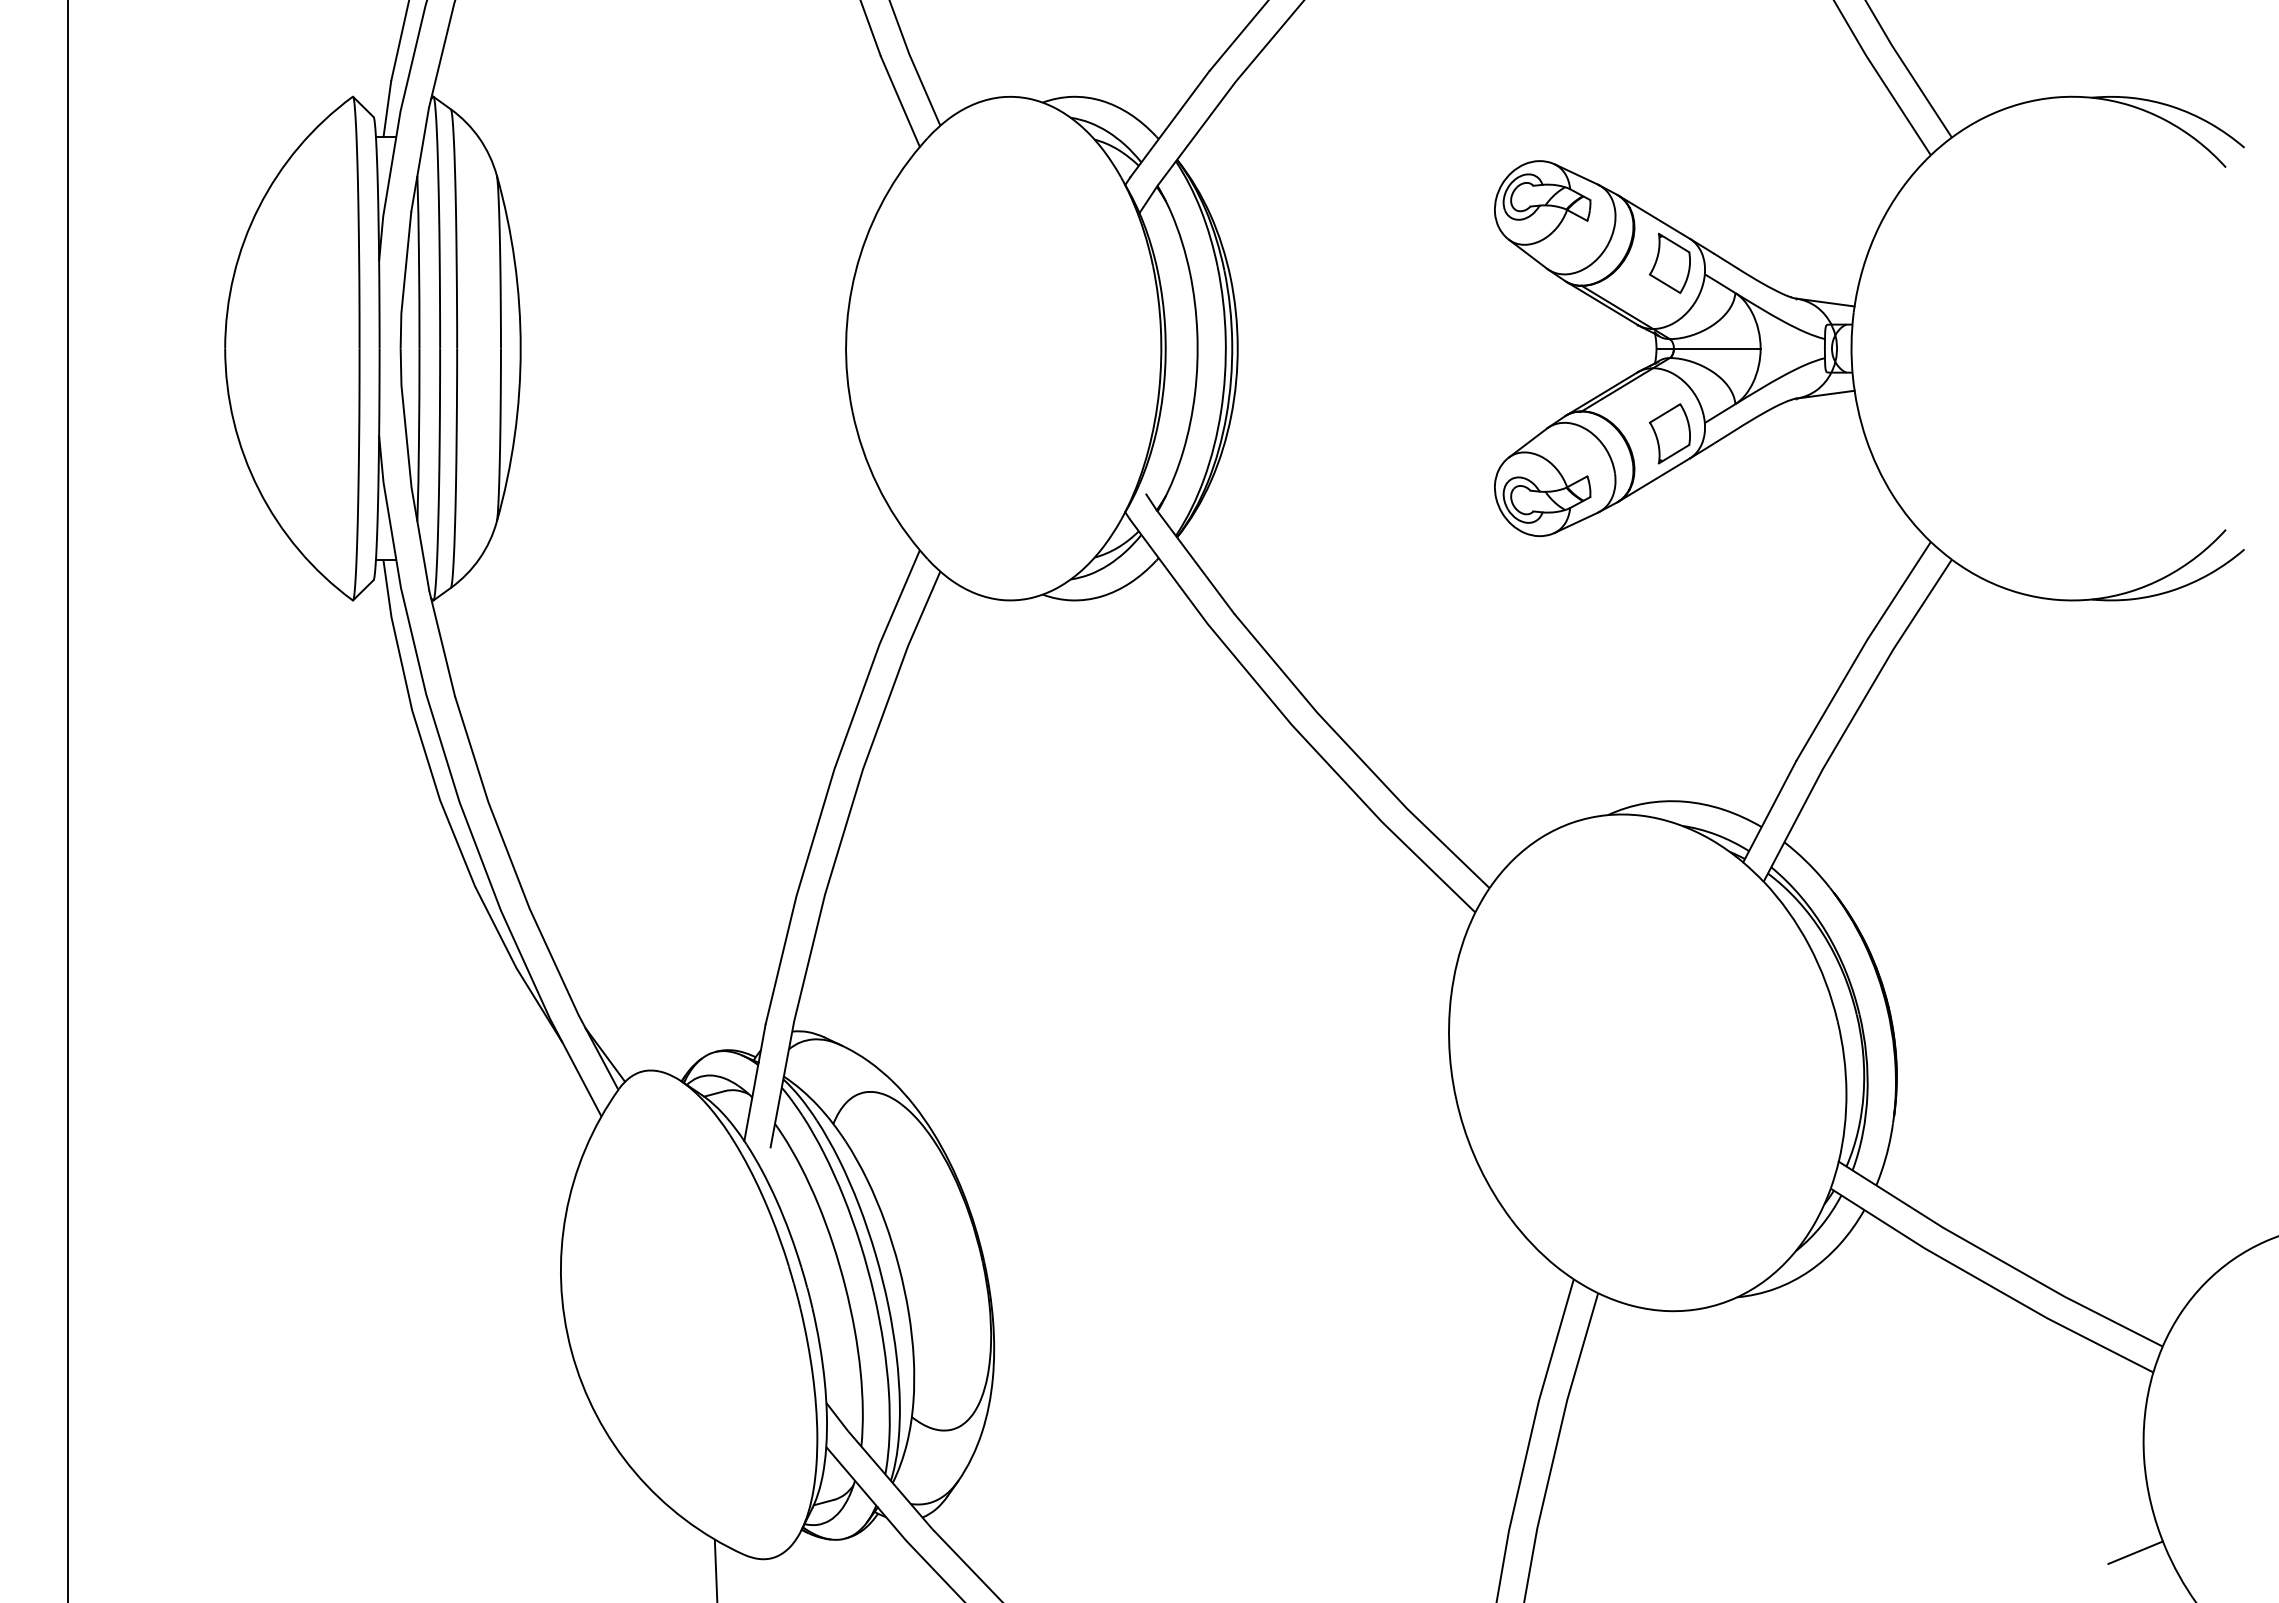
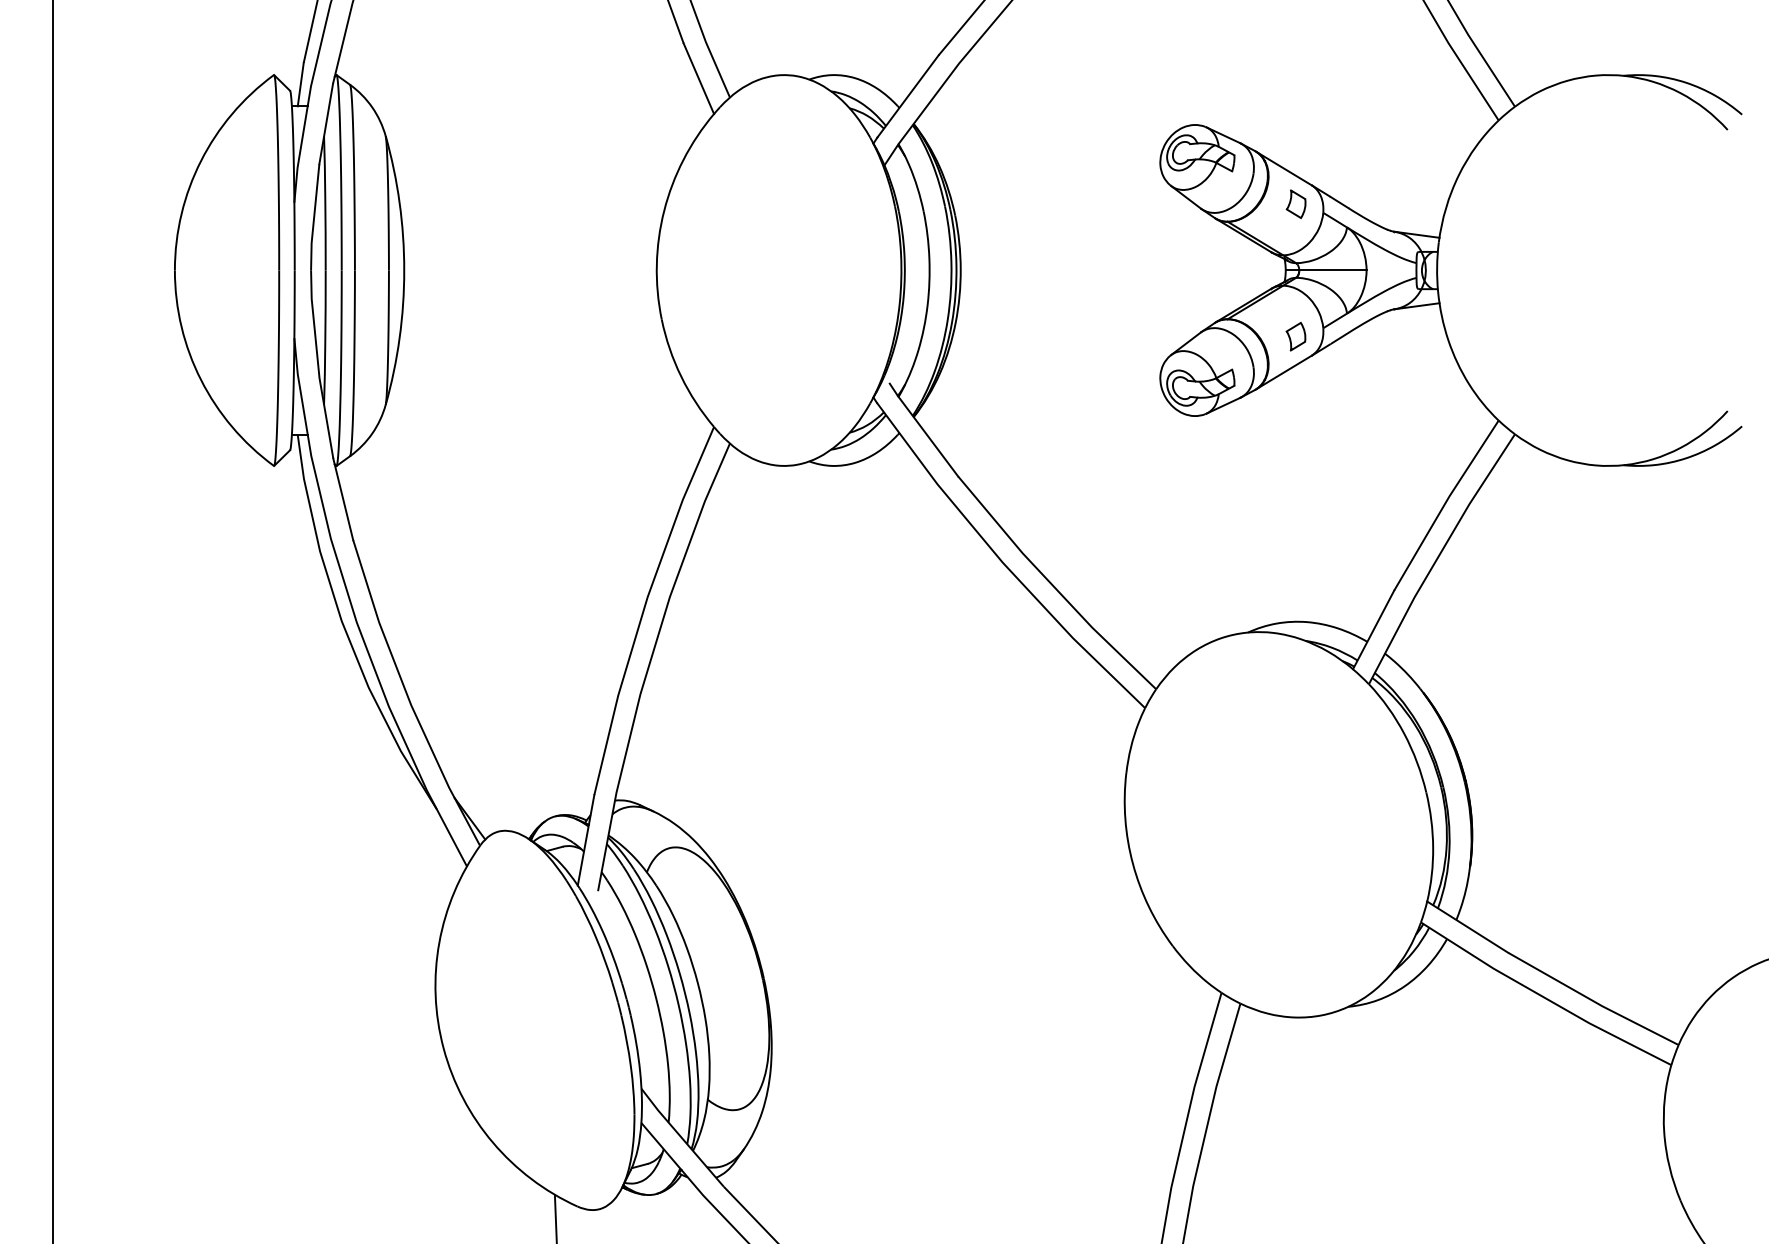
part: (1669, 262) -> (1295, 203), size x0.6
part: (1669, 433) -> (1295, 336), size x0.6
line: (2135, 1552) -> (1657, 1204), removed

